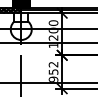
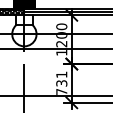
text: (53, 71) -> (61, 82), 952 -> 731

